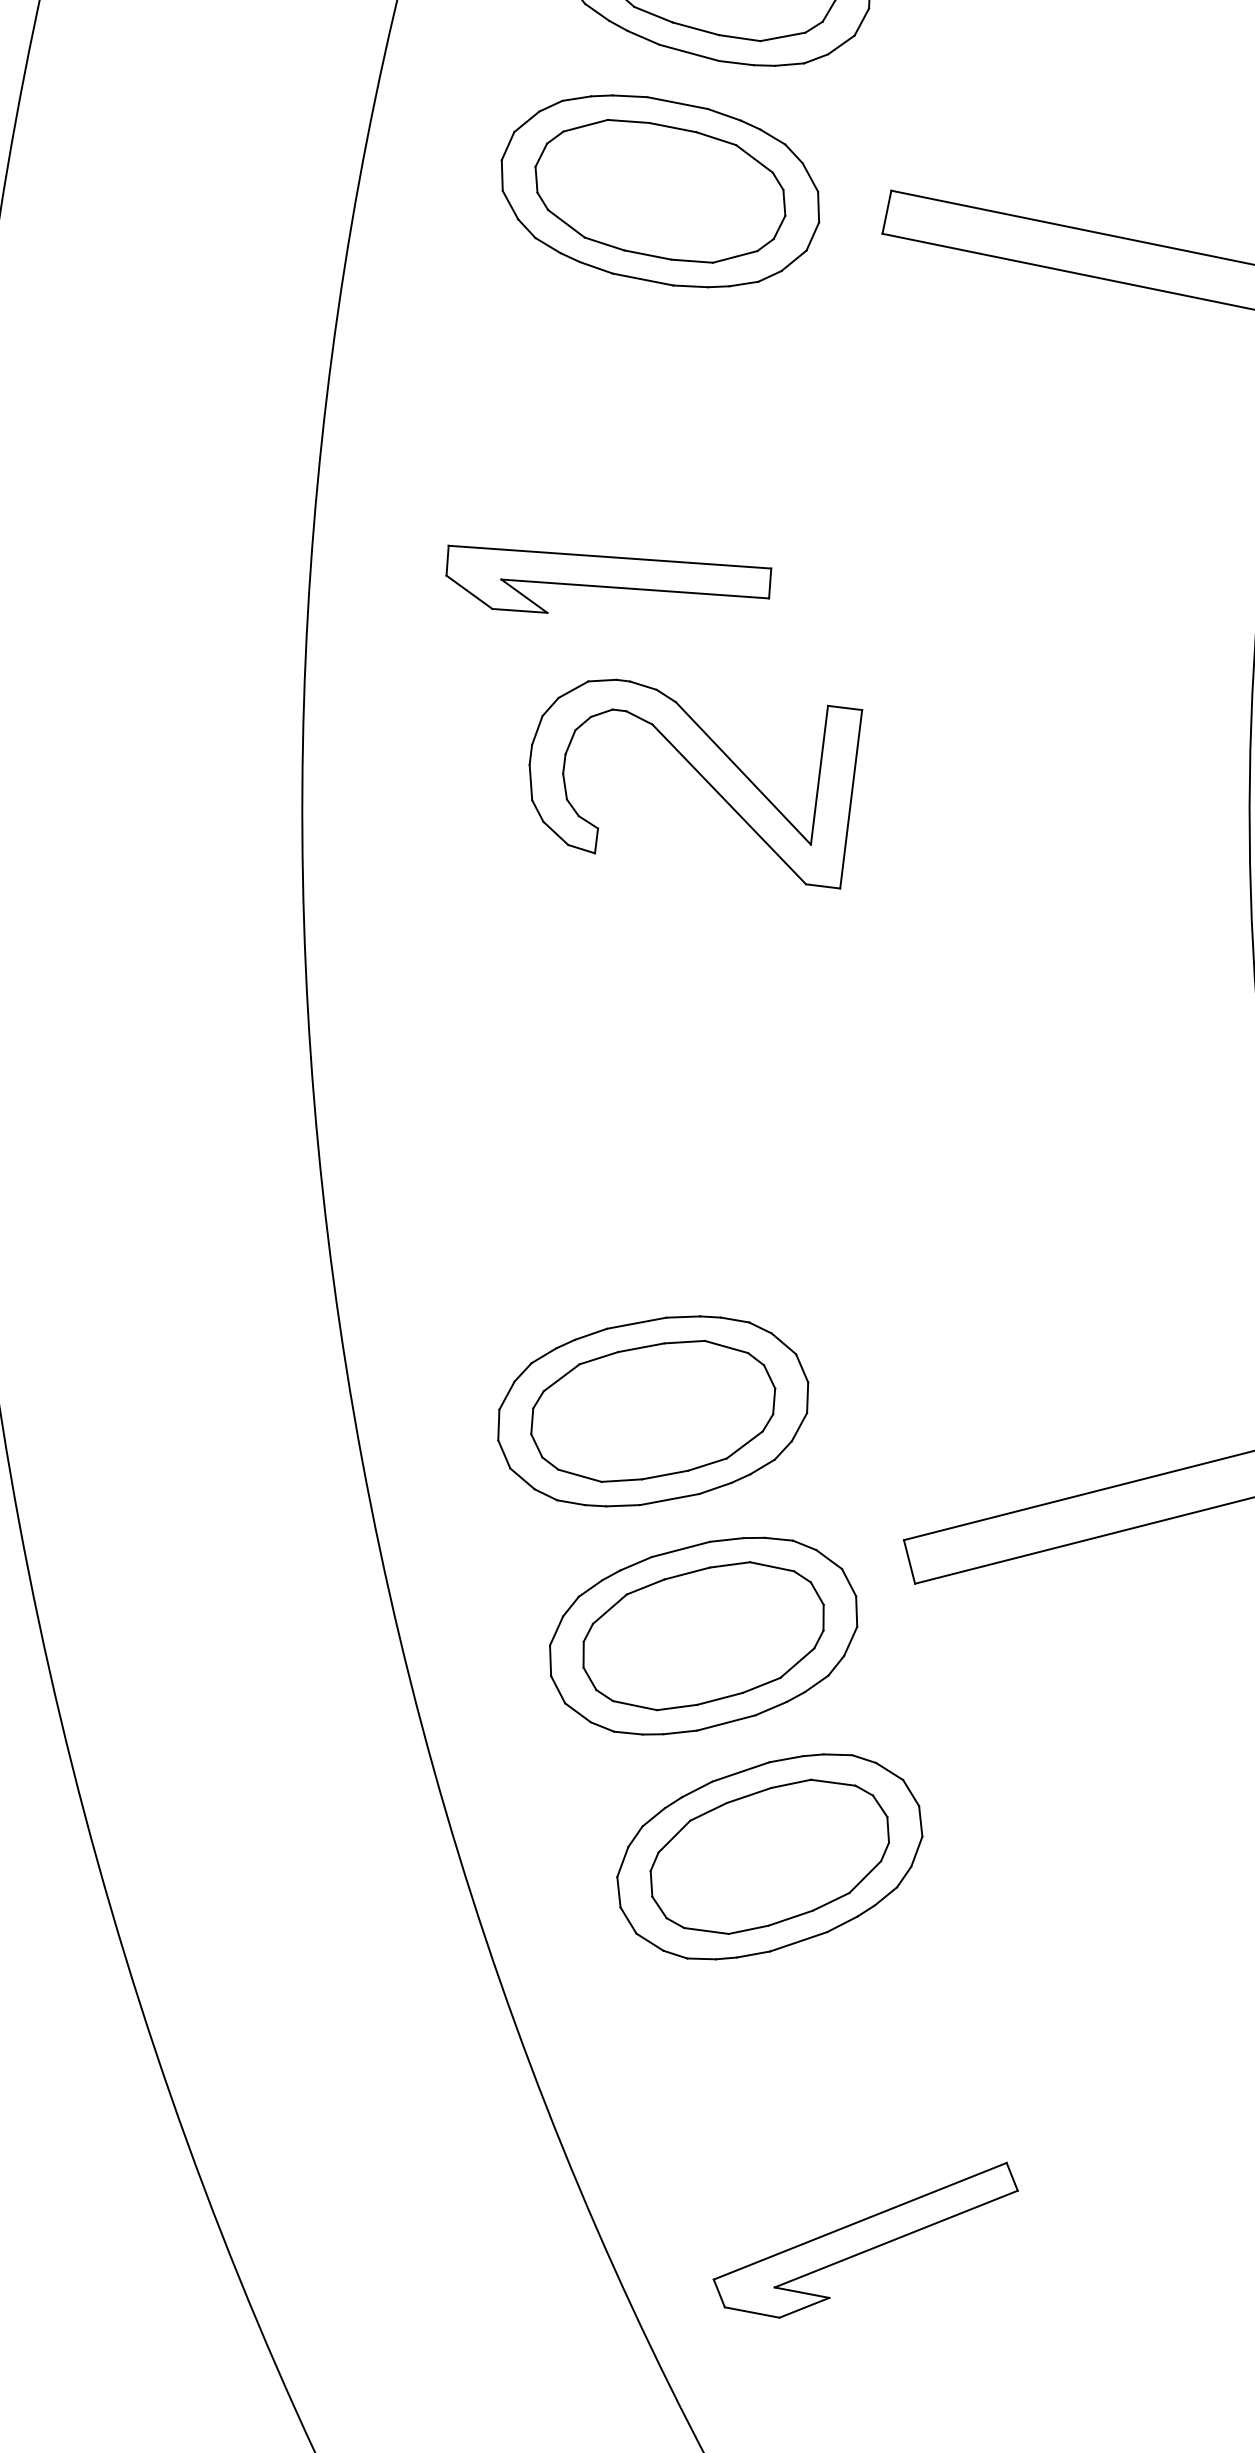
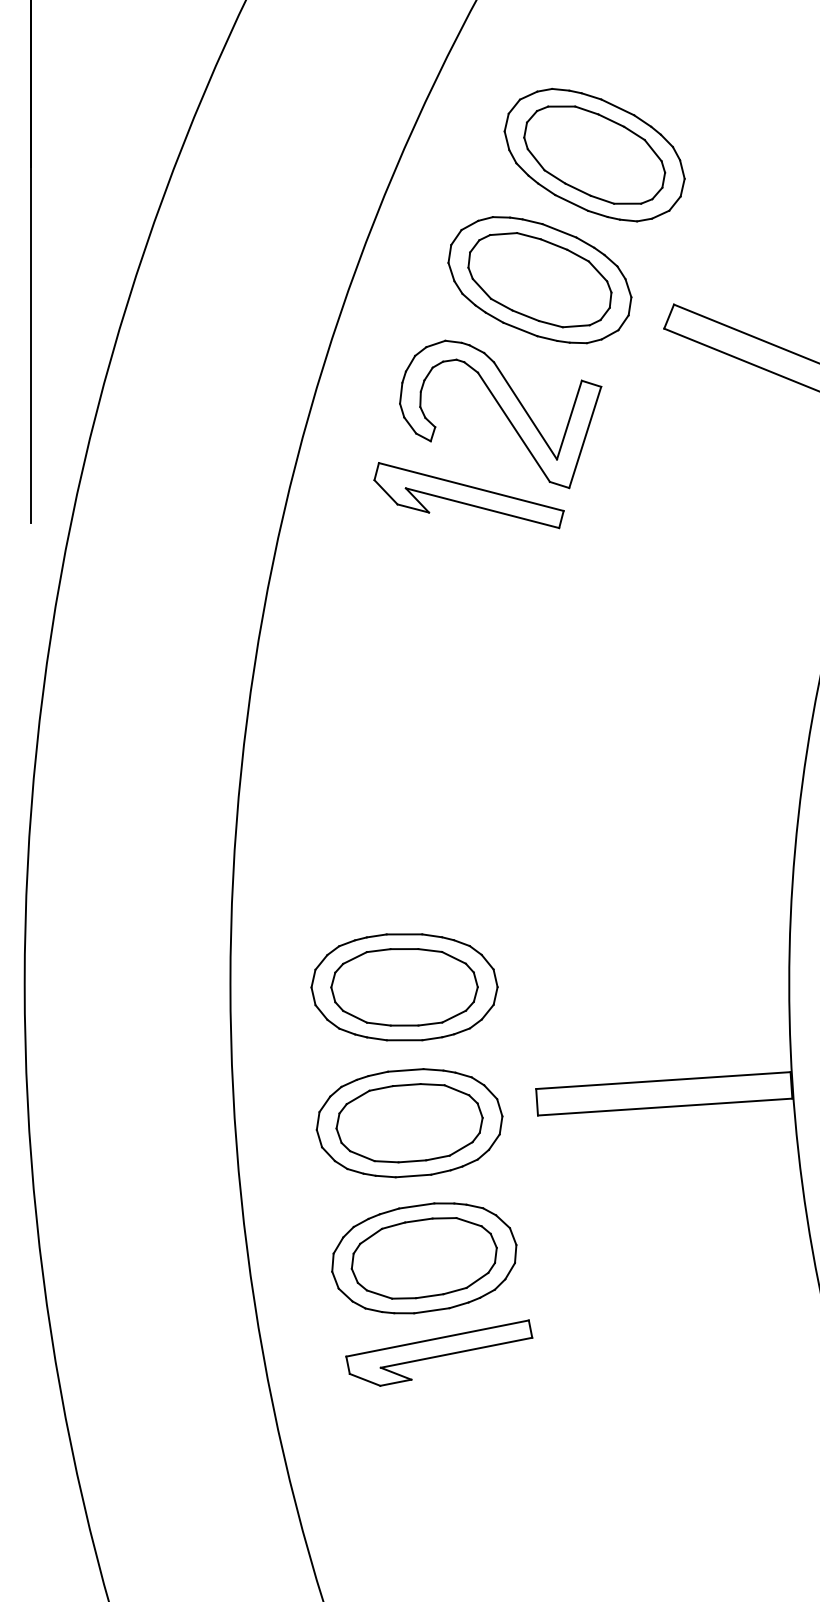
part: (702, 787) -> (500, 414), moved
part: (867, 2243) -> (439, 1352), moved

